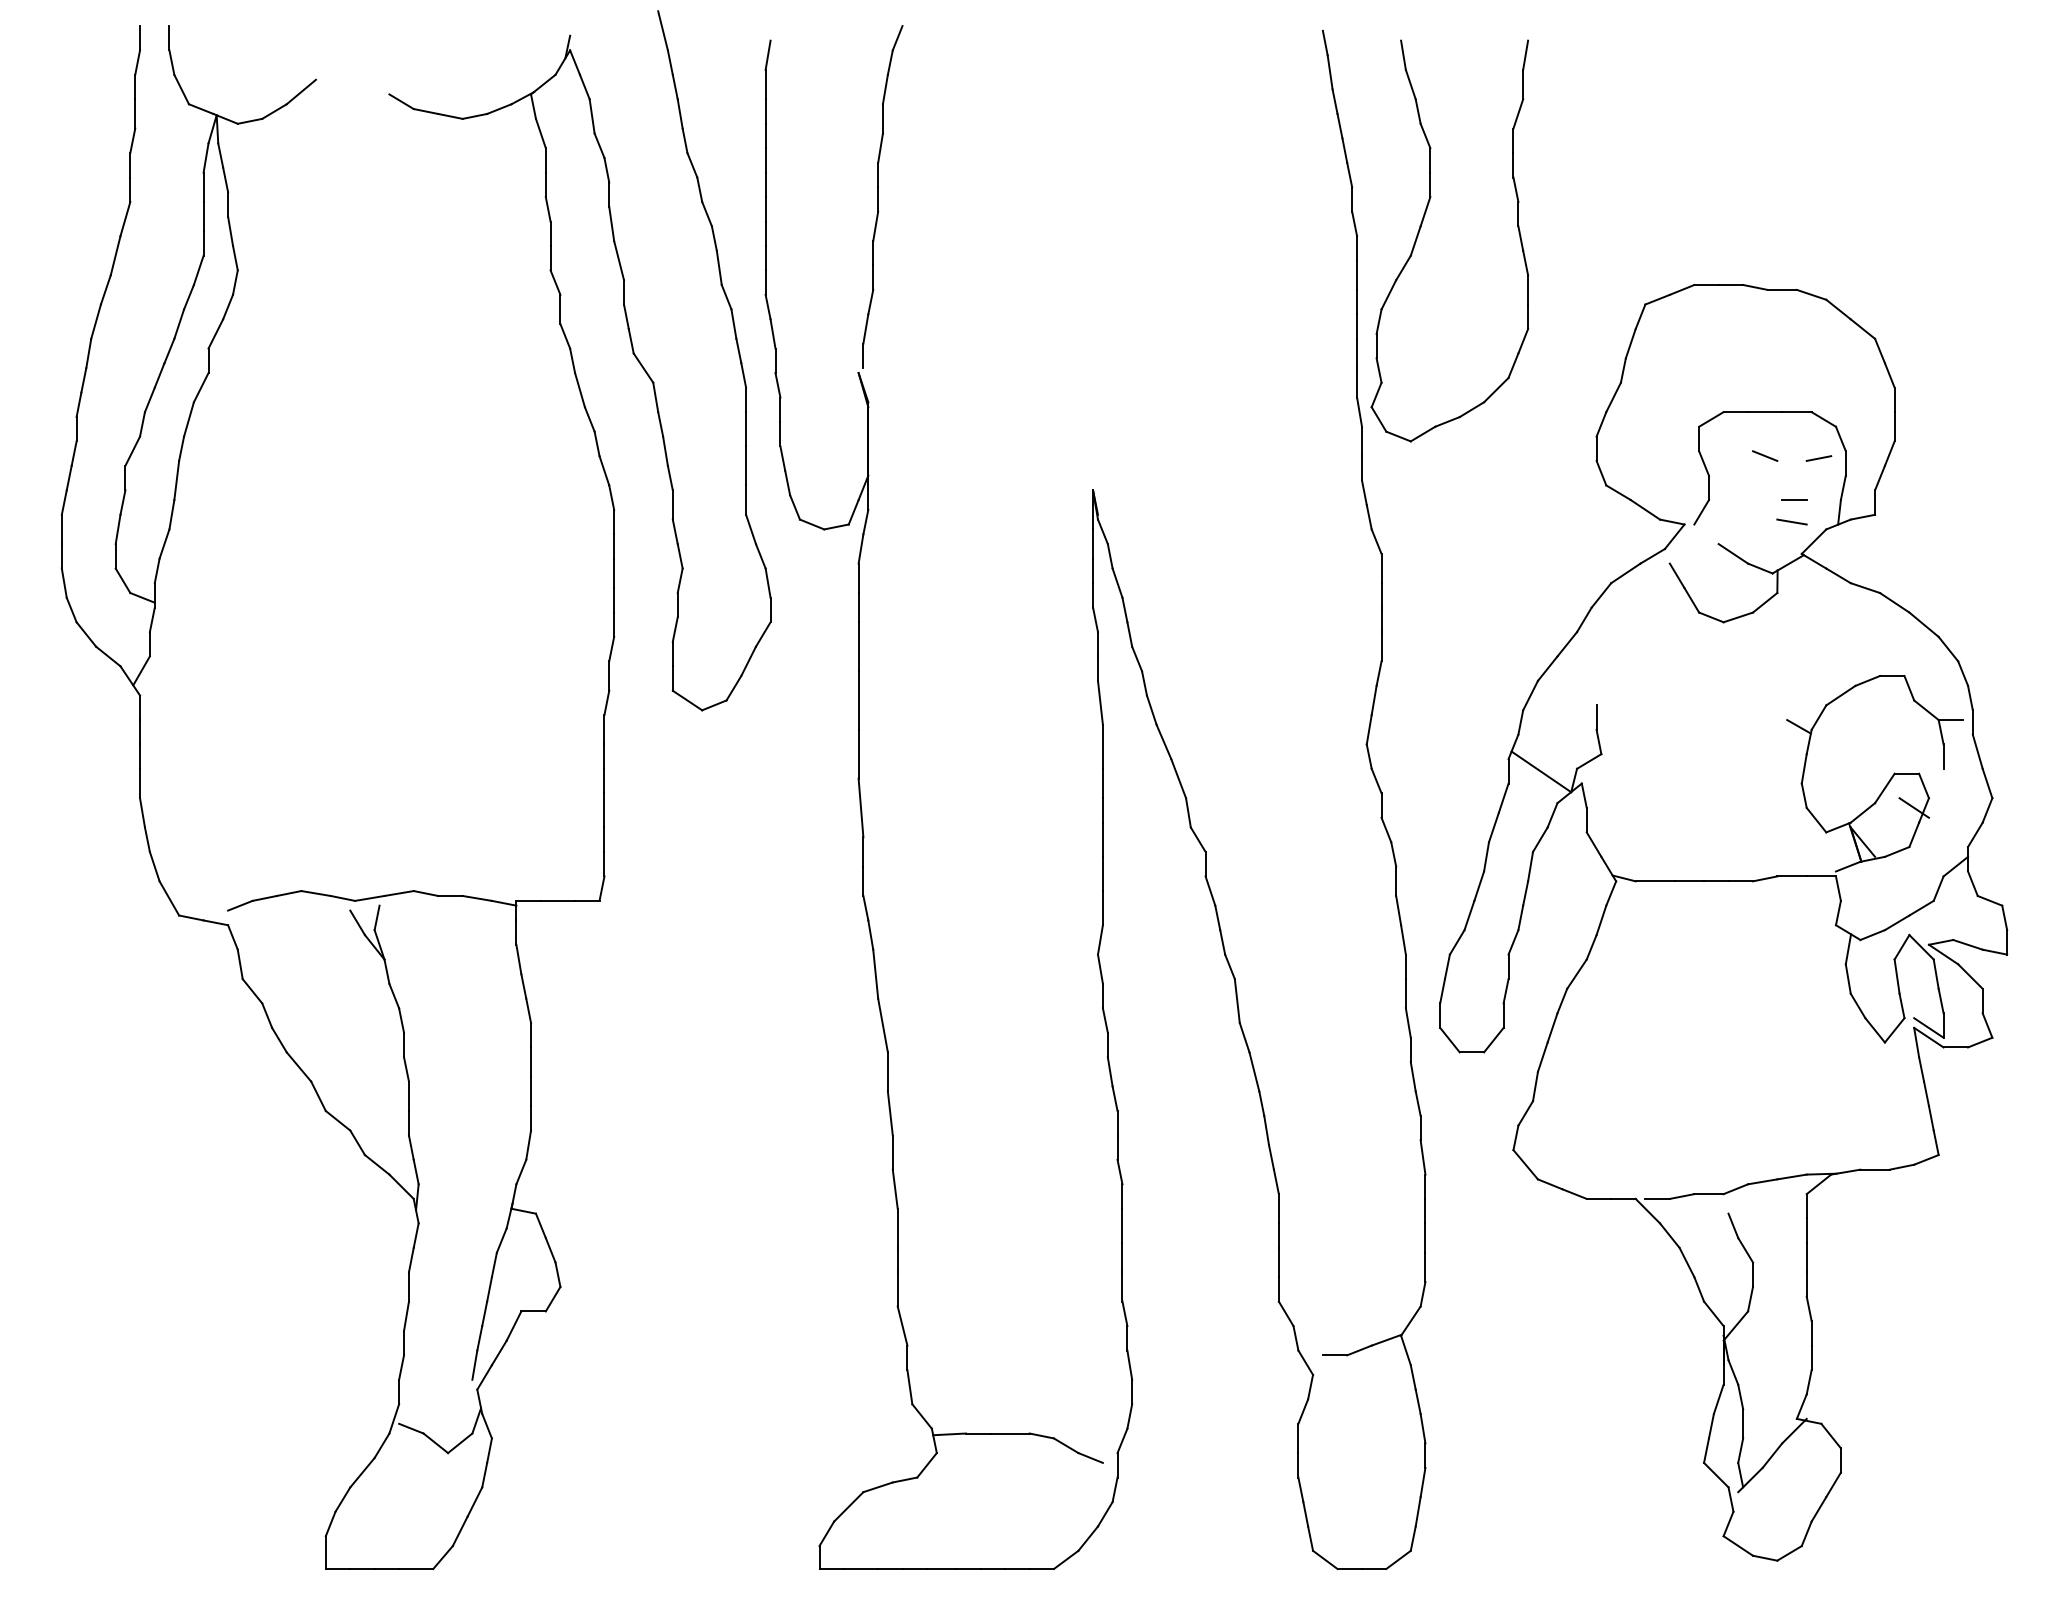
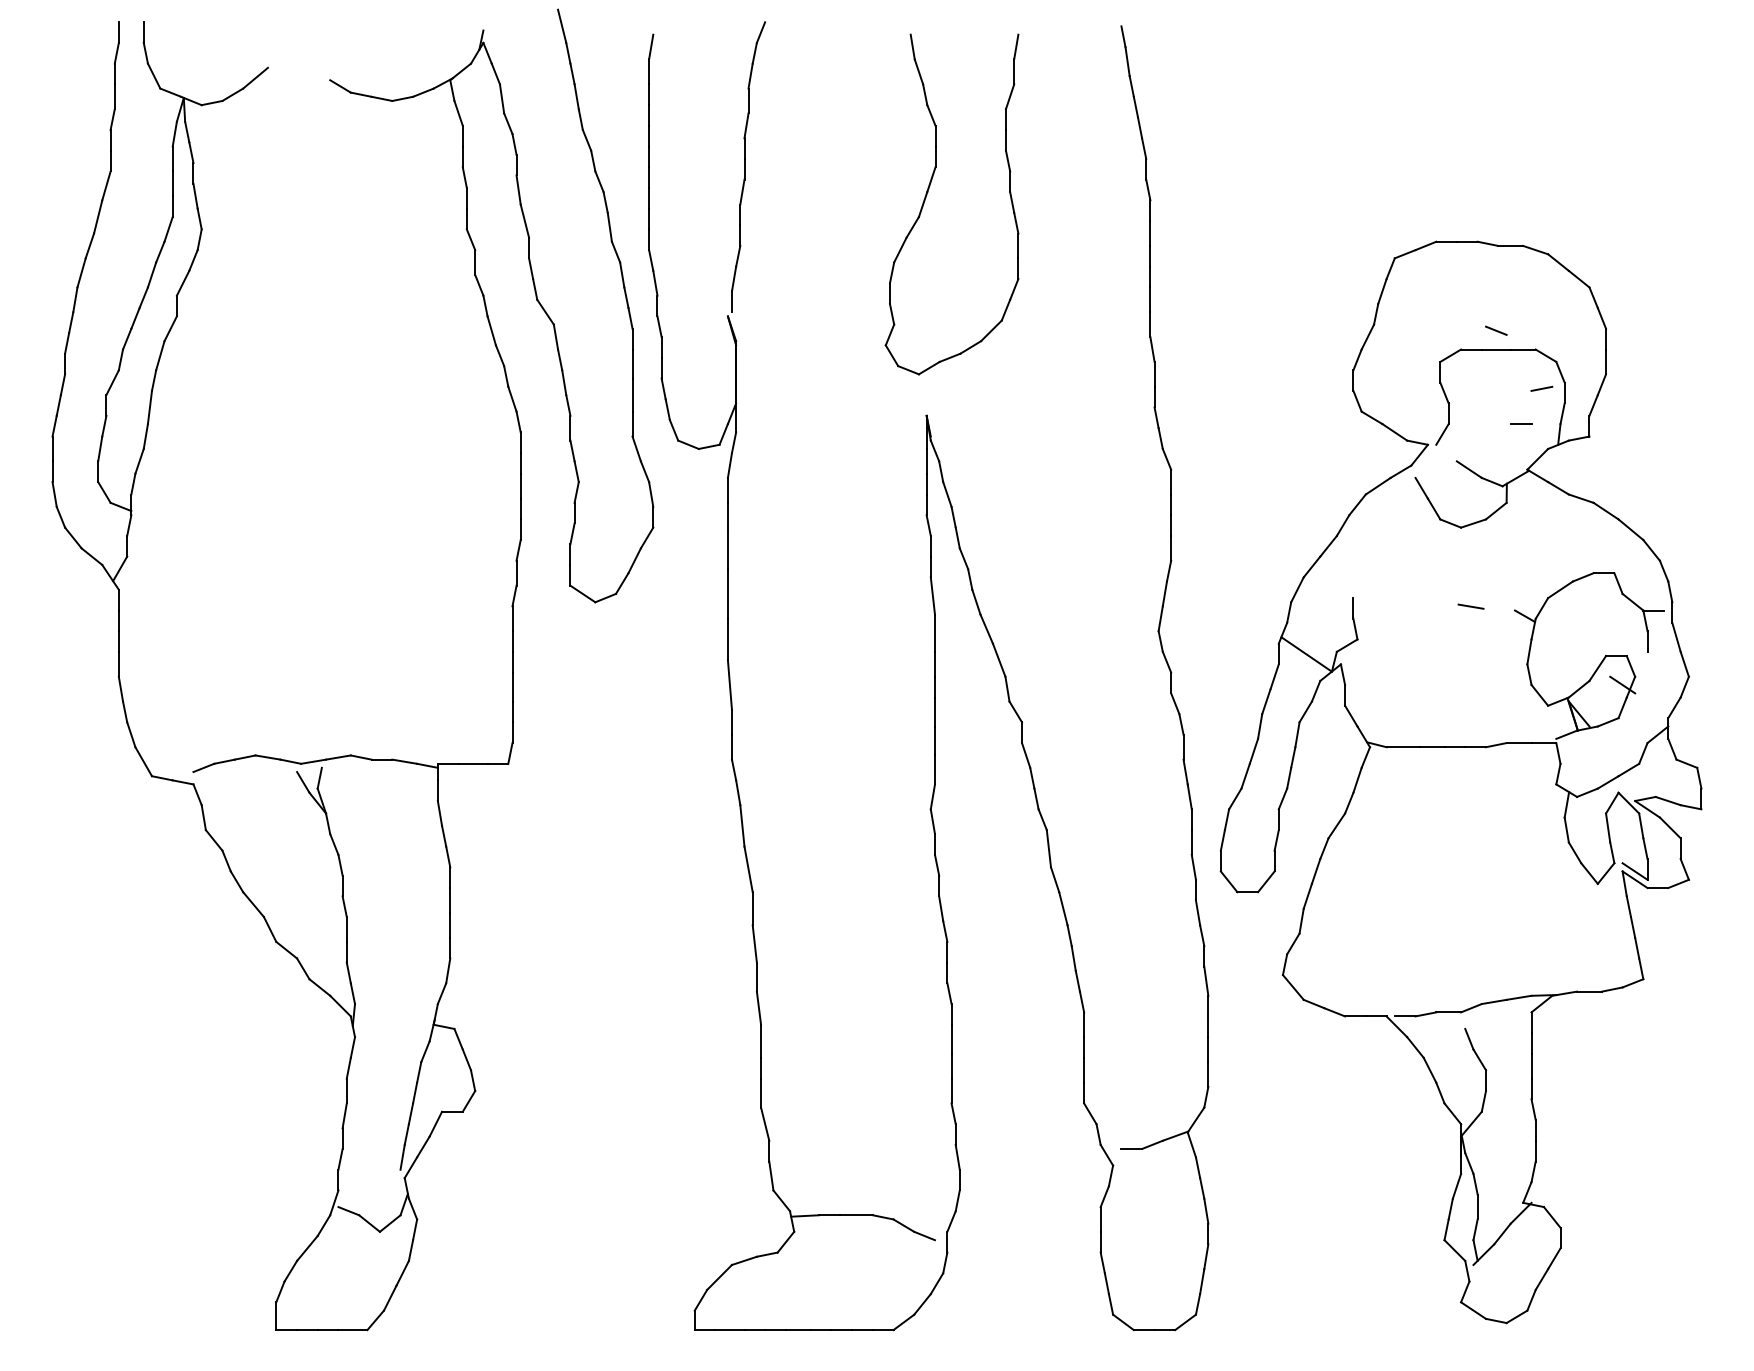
part: (1420, 230) -> (927, 195), moved
line: (1765, 455) -> (1496, 330), moved
line: (1791, 521) -> (1470, 606), moved

